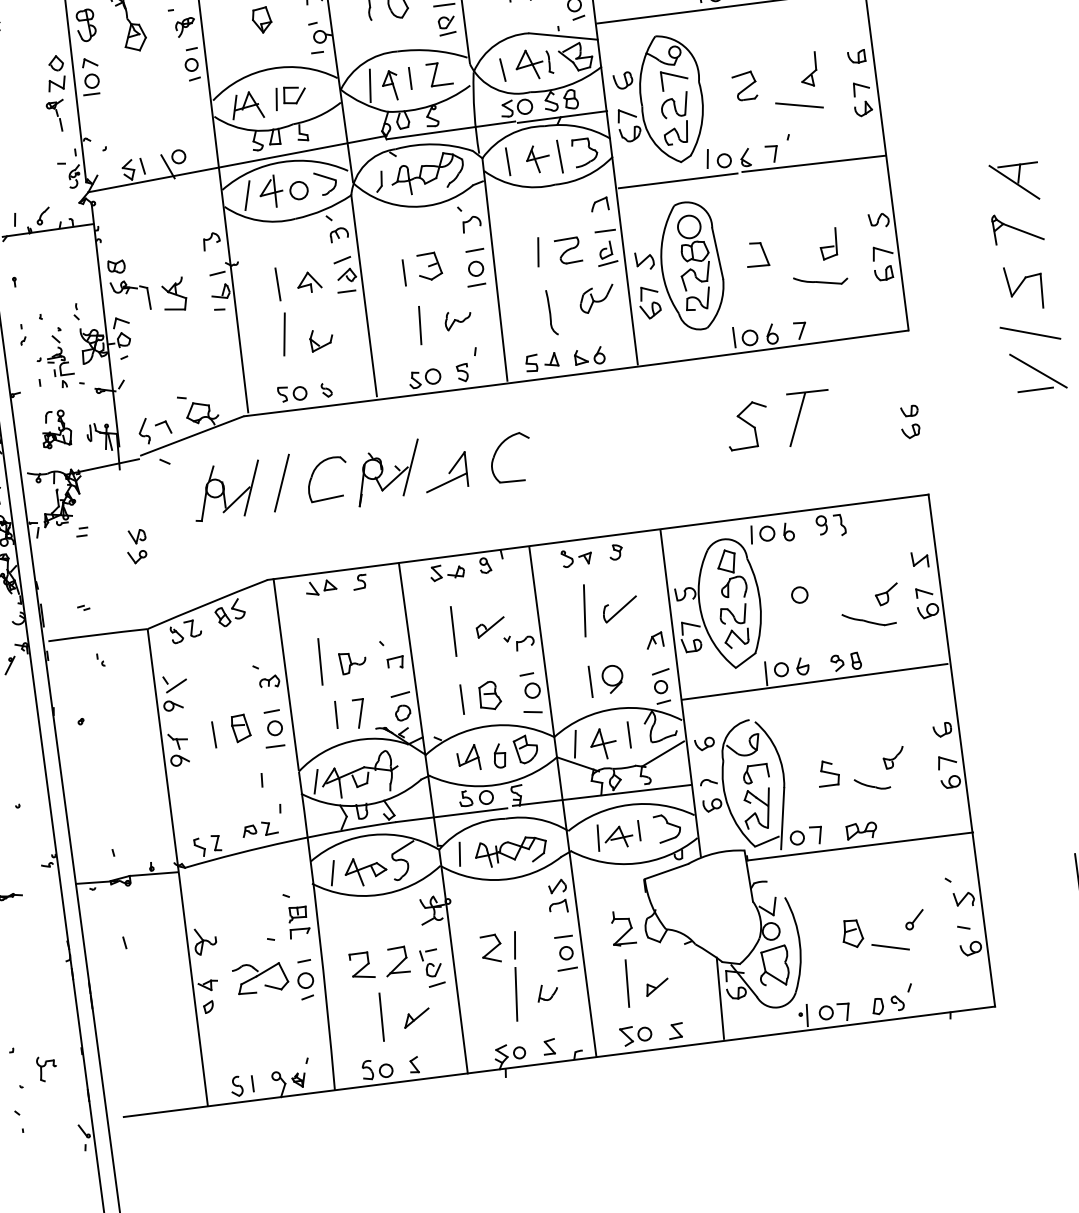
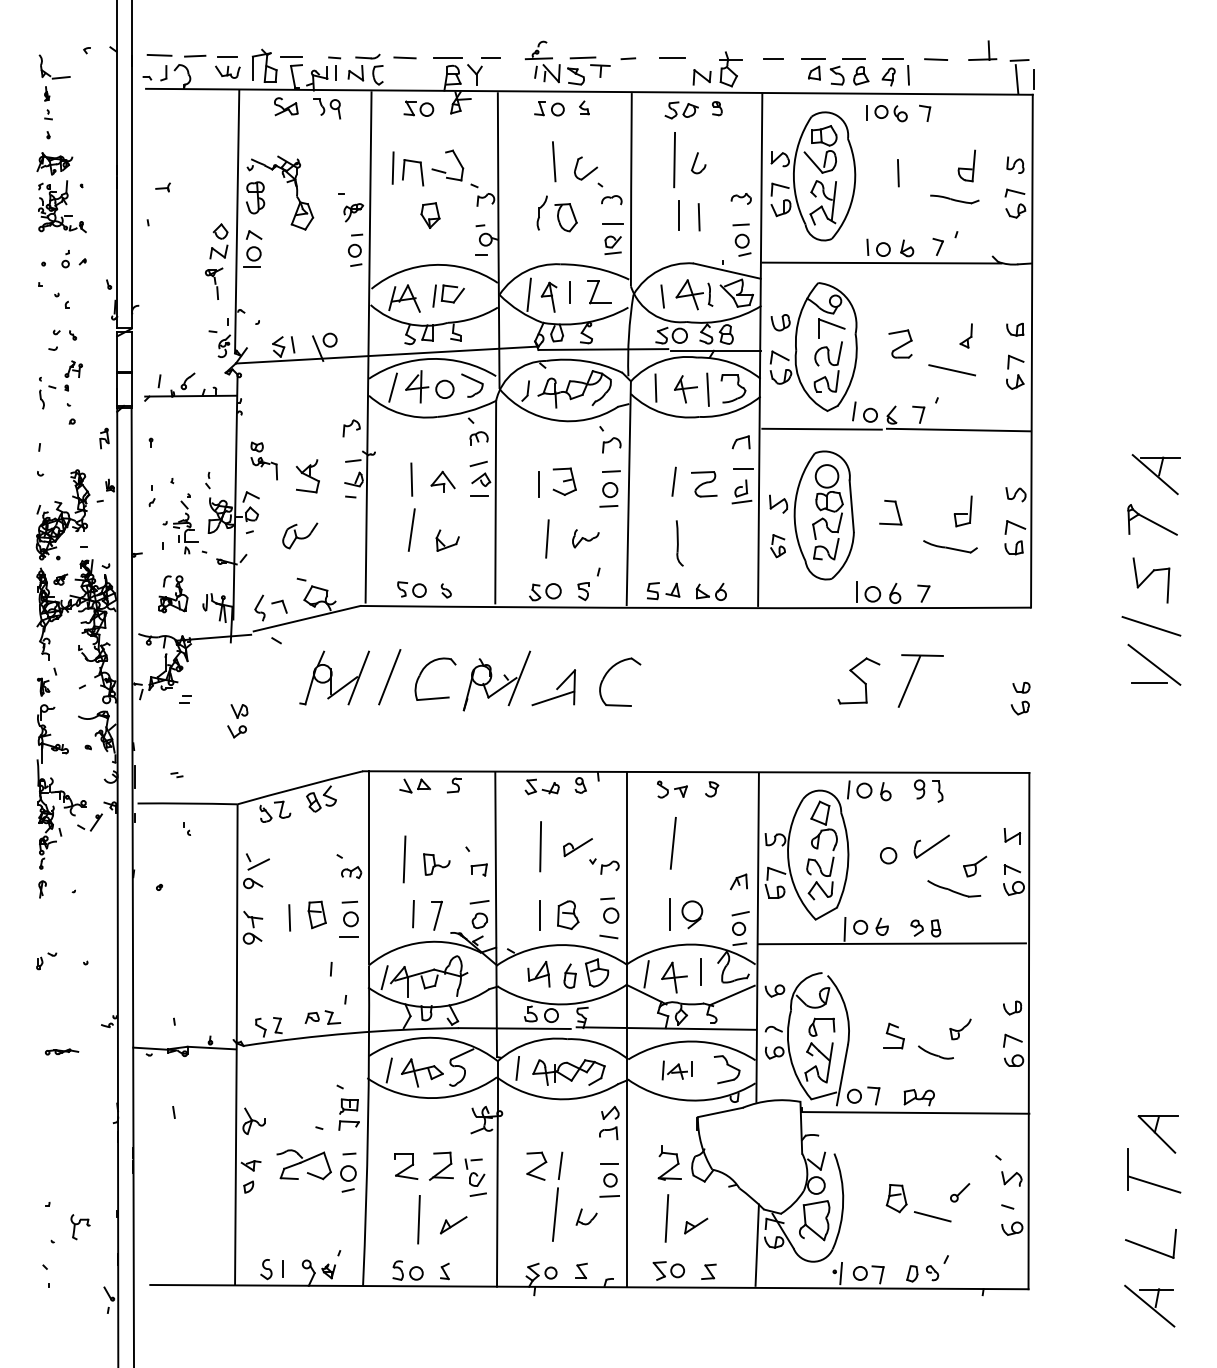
part: (809, 69) -> (966, 335), size x0.7
part: (129, 284) -> (264, 460), size x0.7
part: (597, 298) -> (300, 535), moved
part: (649, 301) -> (777, 545), size x0.7
part: (620, 609) -> (931, 846), moved
part: (618, 835) -> (677, 1070), size x0.7

